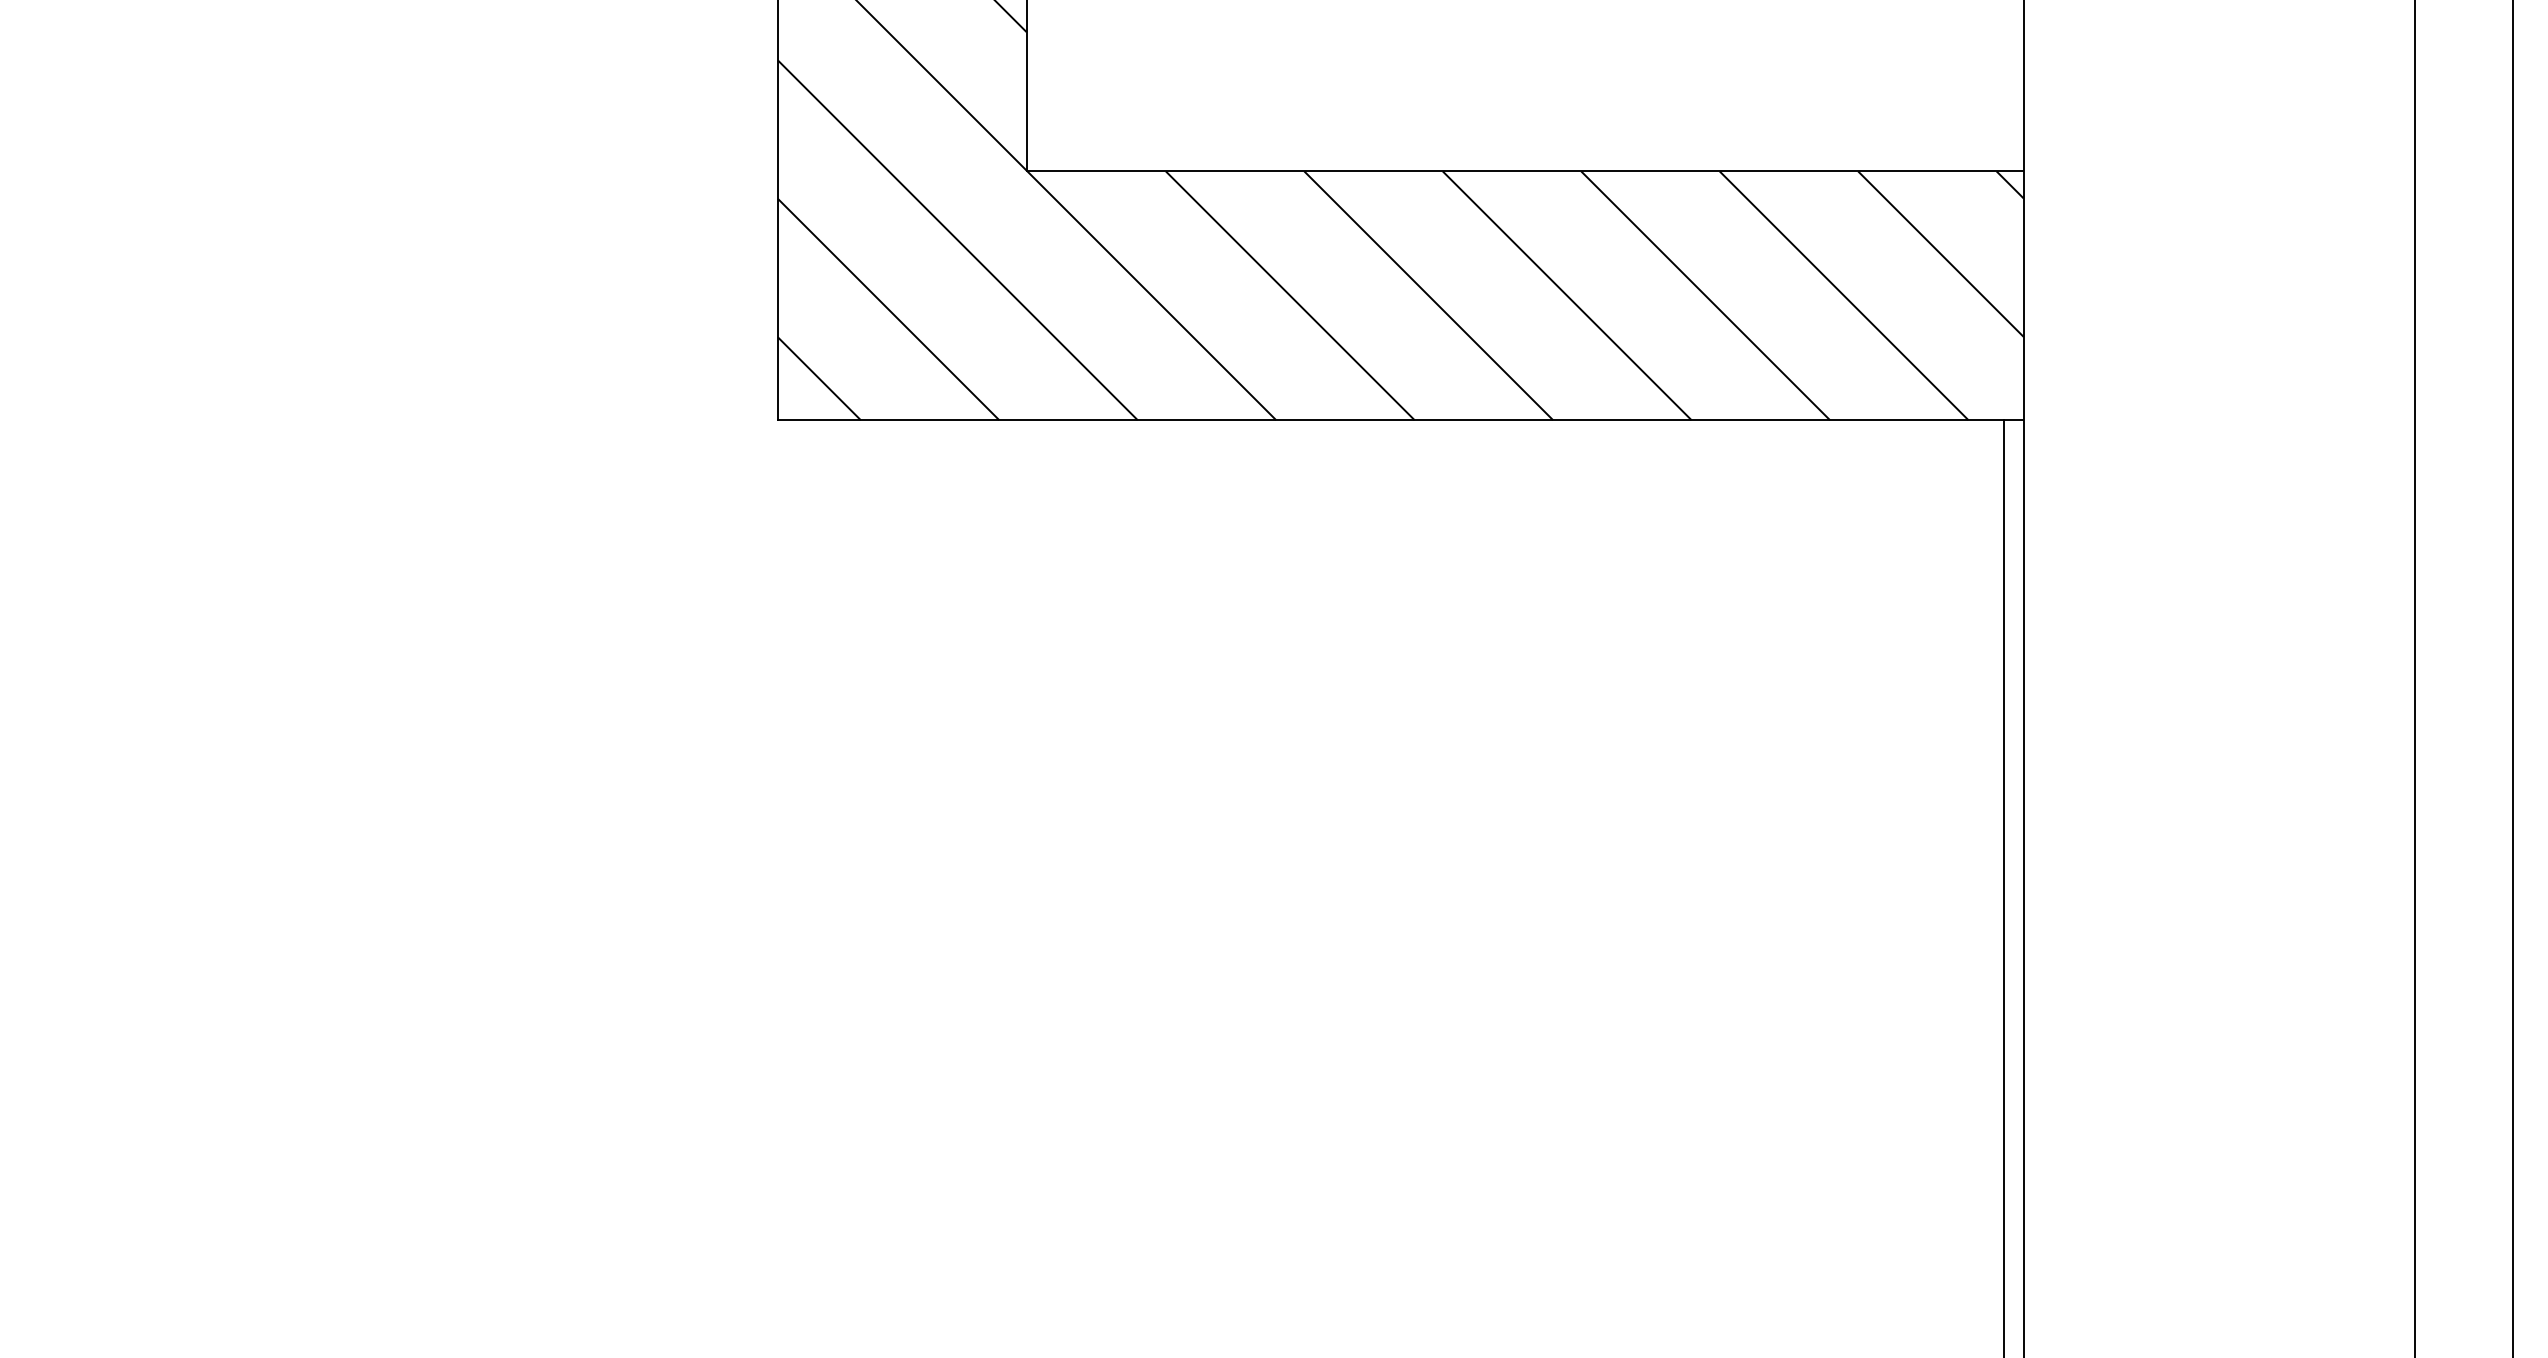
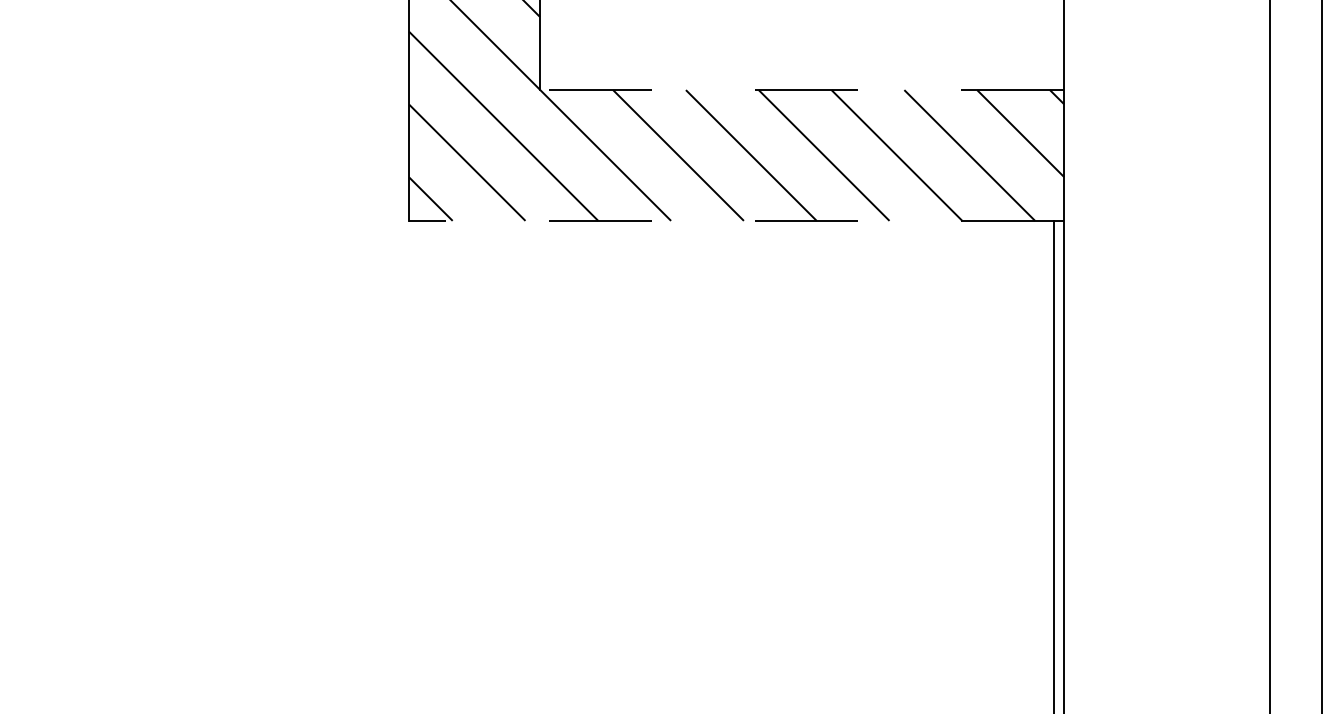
line: (1524, 172) -> (801, 90), solid -> dashed
line: (1398, 419) -> (735, 220), solid -> dashed

